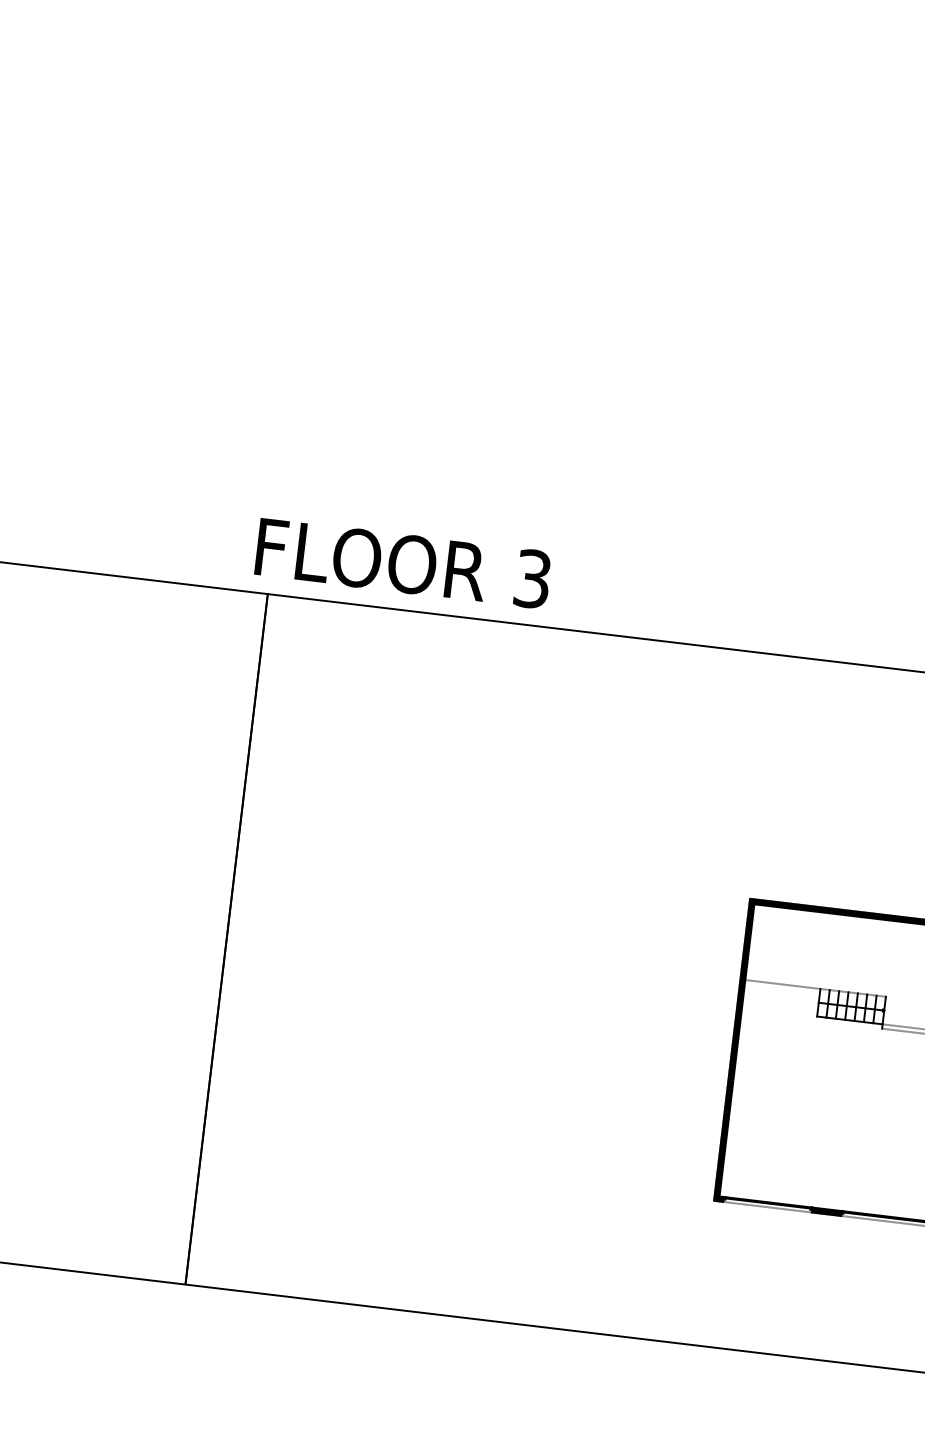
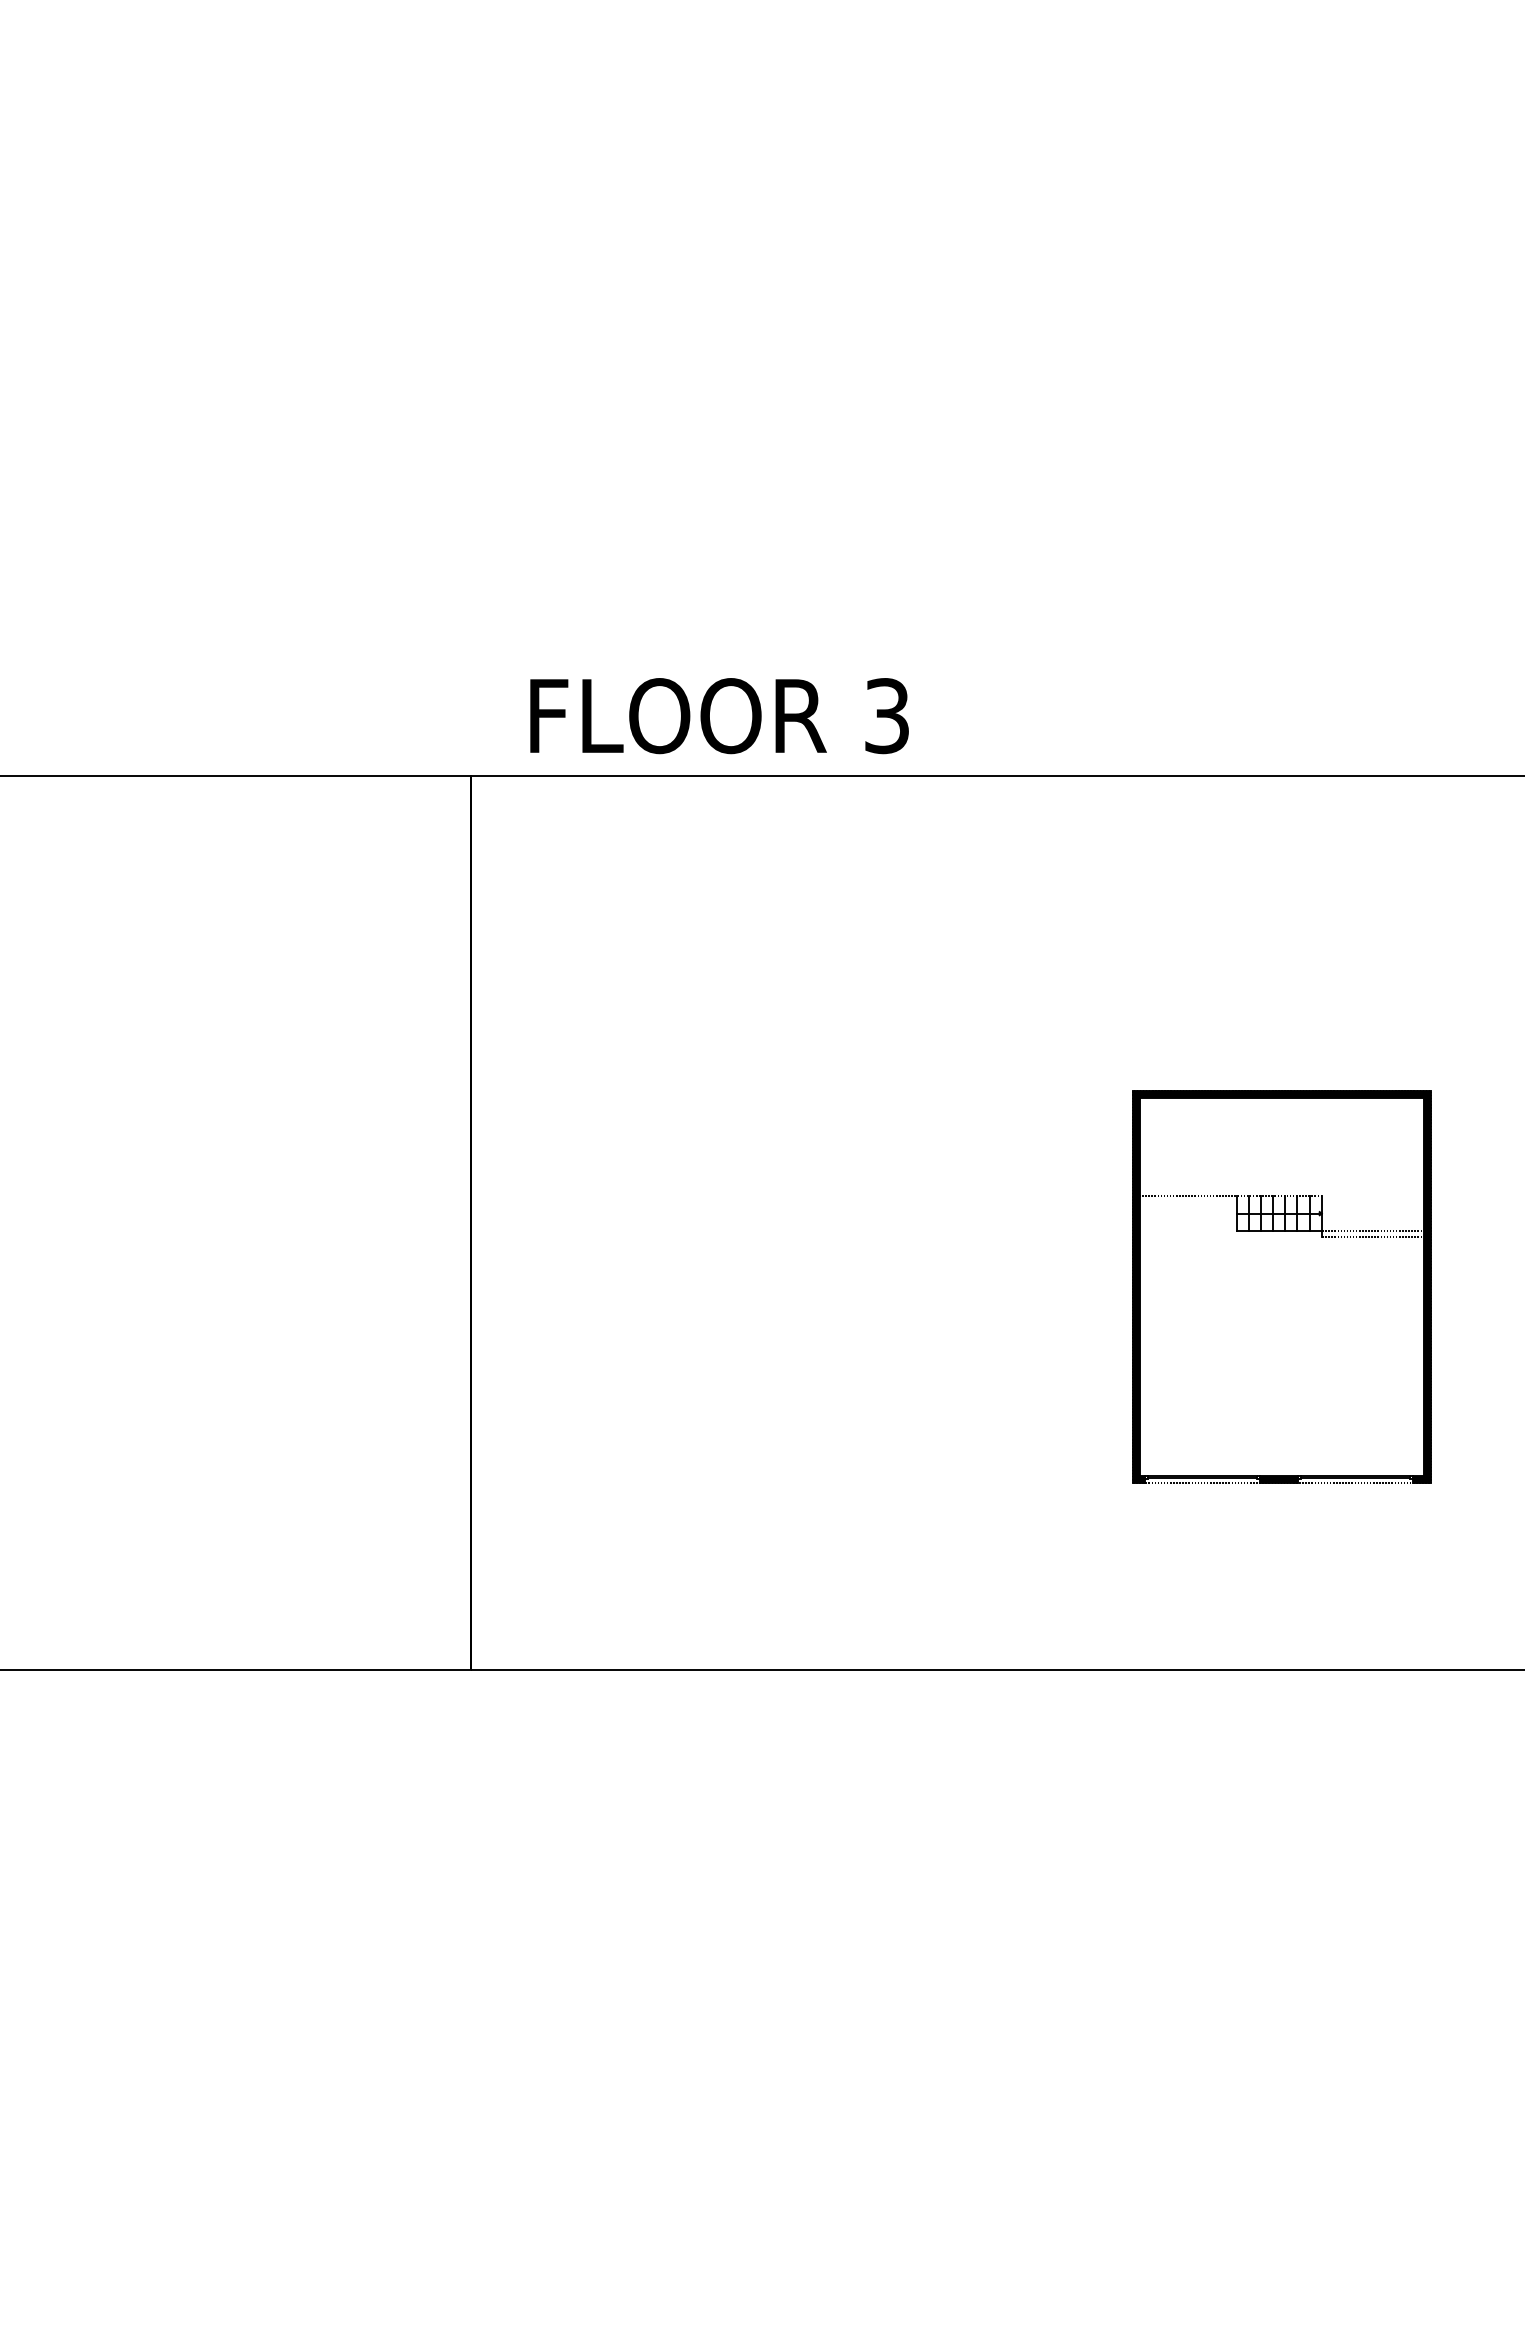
text: (403, 563) -> (719, 716), moved

